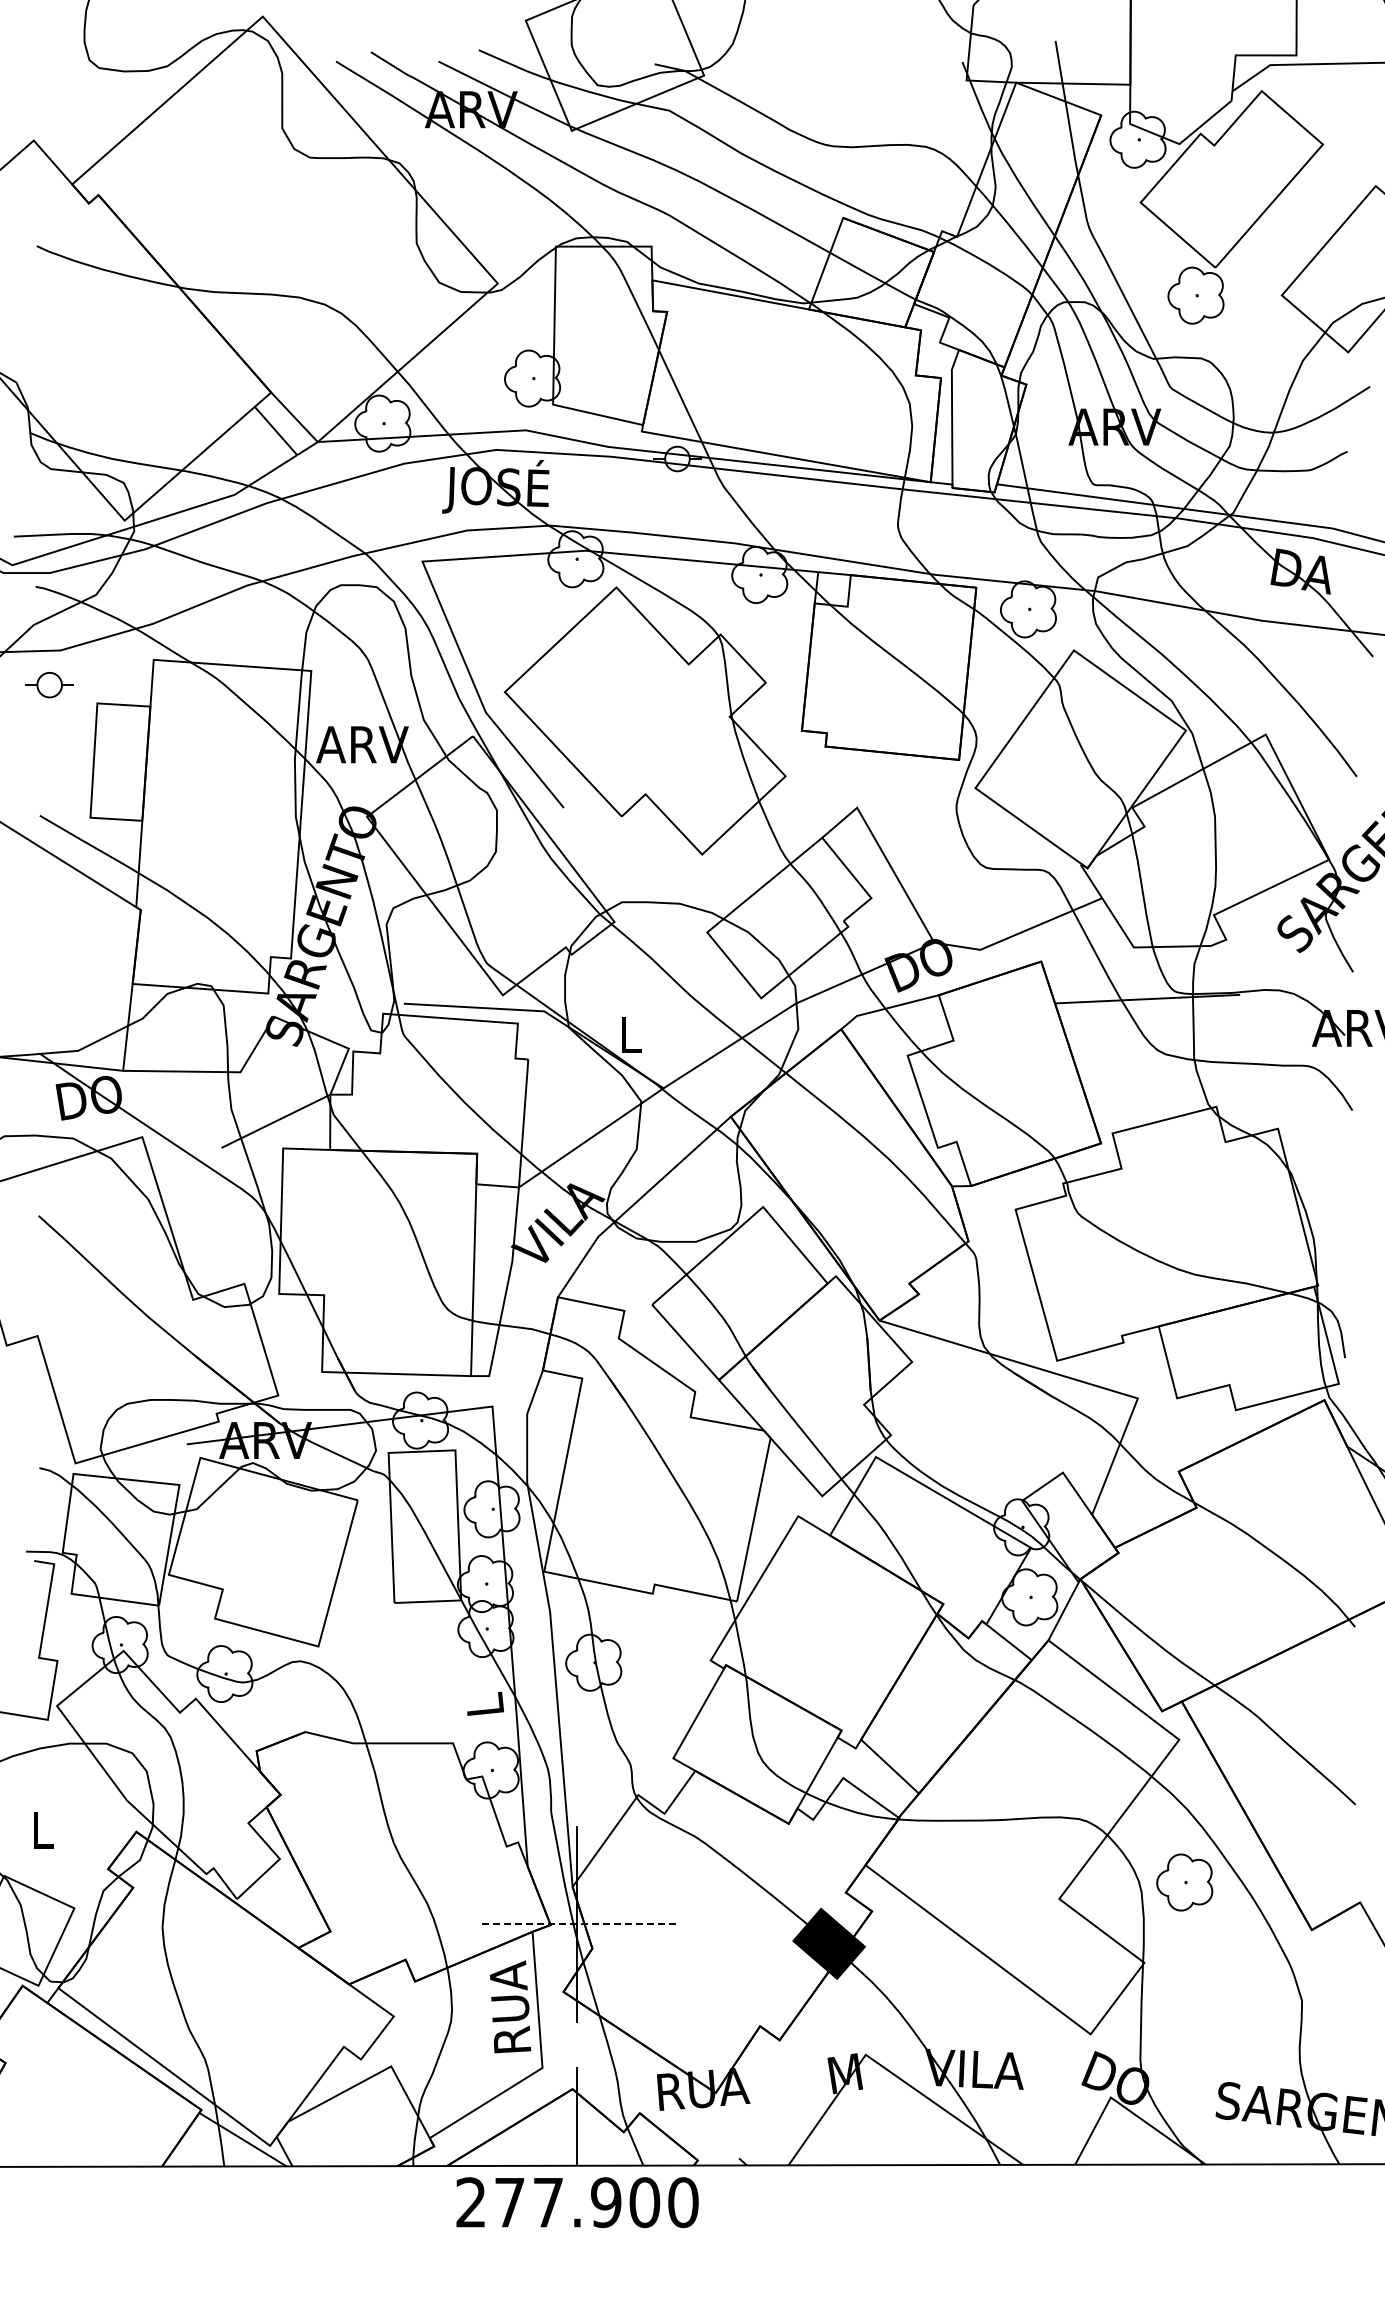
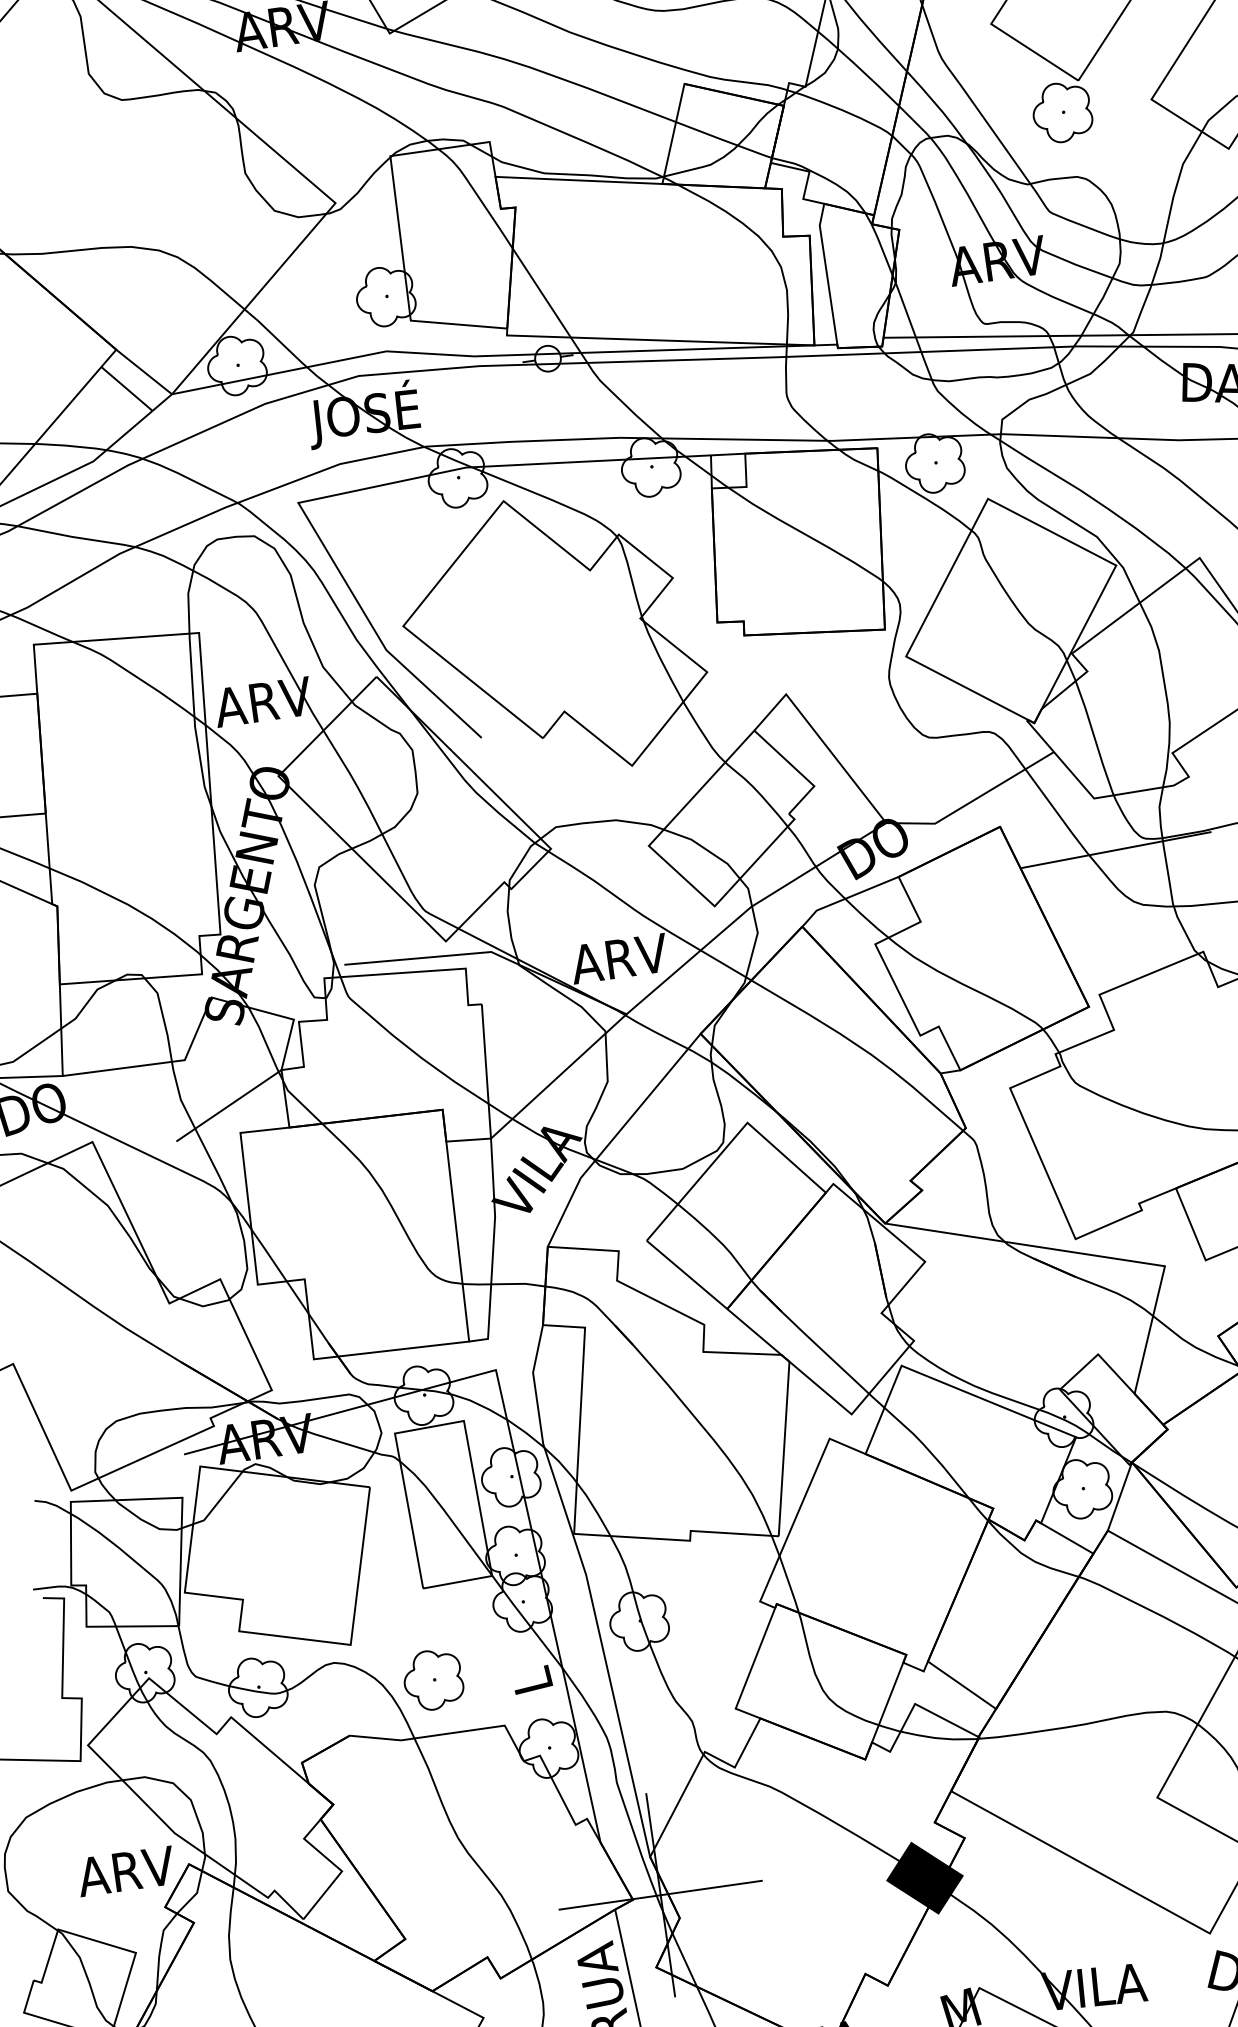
text: (663, 1034) -> (618, 958), L -> ARV
part: (391, 1690) -> (433, 1679), added
text: (75, 1829) -> (125, 1870), L -> ARV
line: (576, 1924) -> (659, 1895), dashed -> solid

